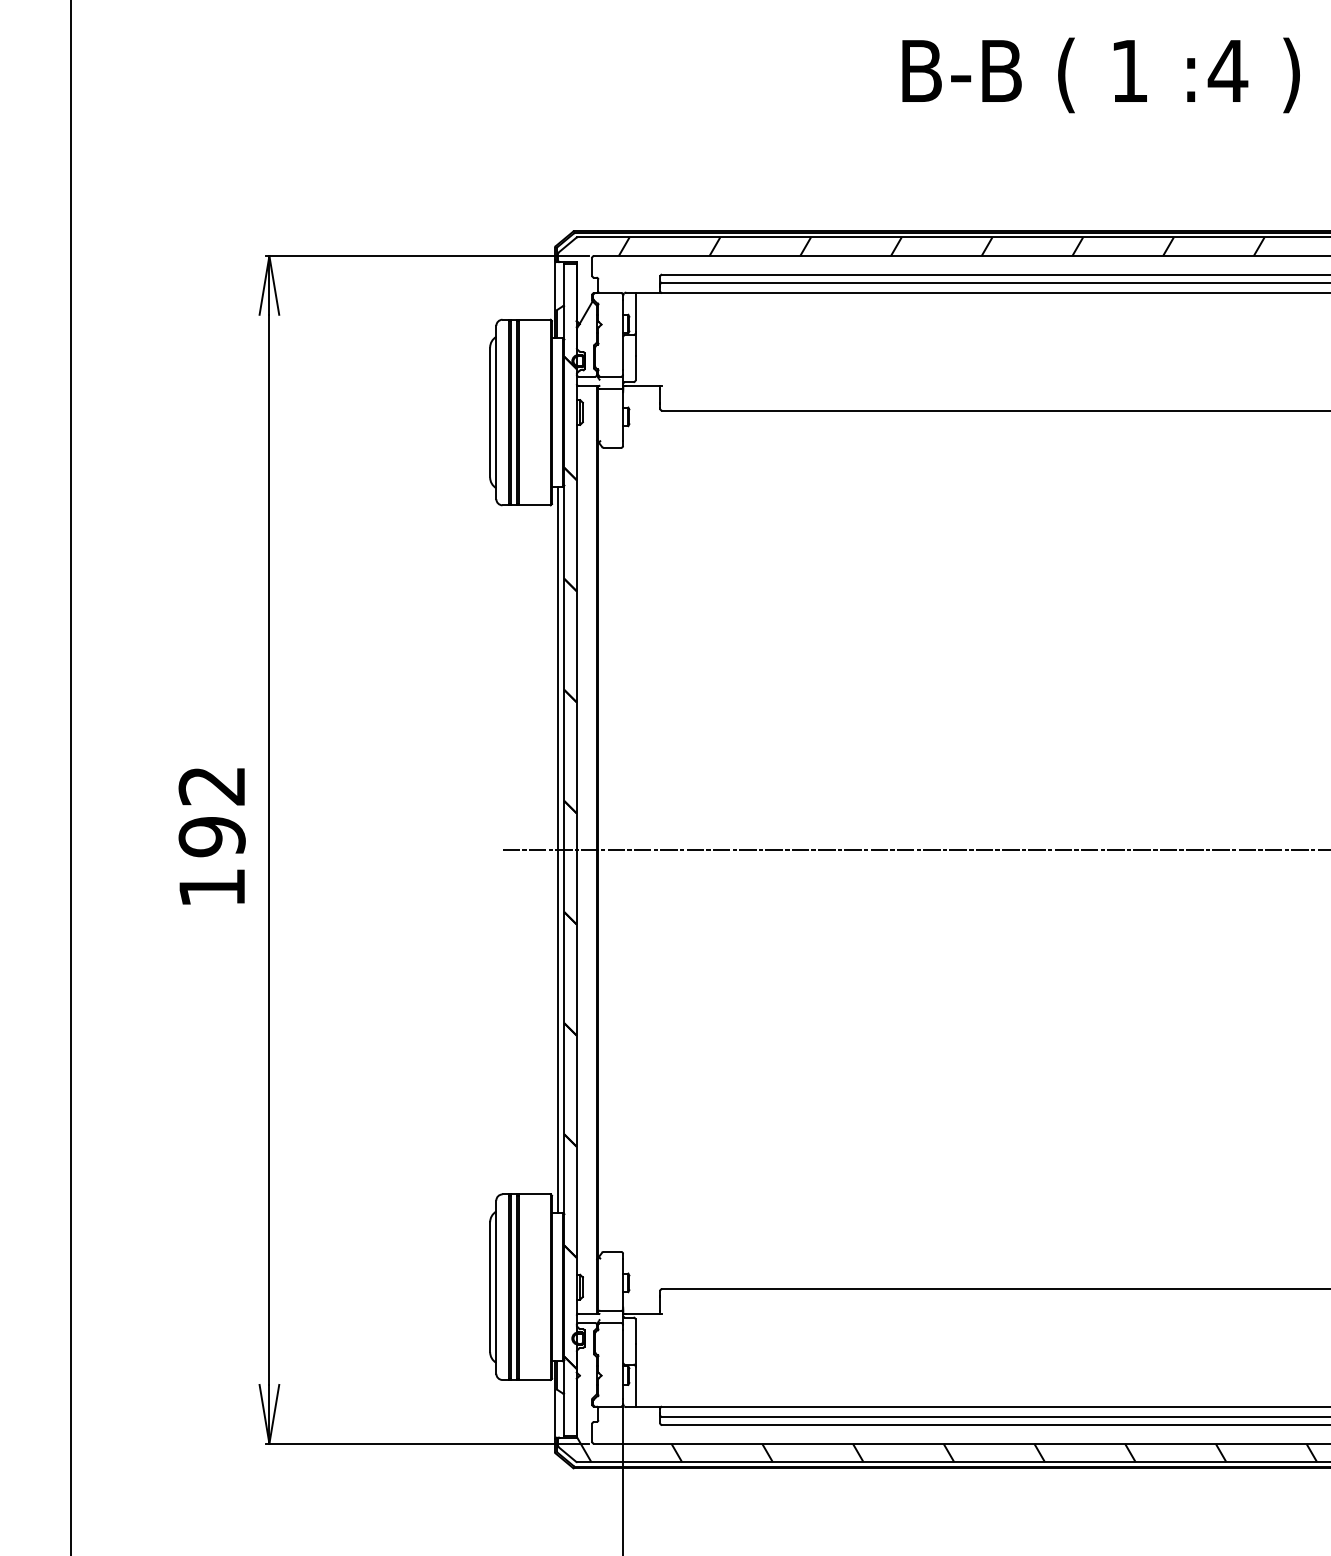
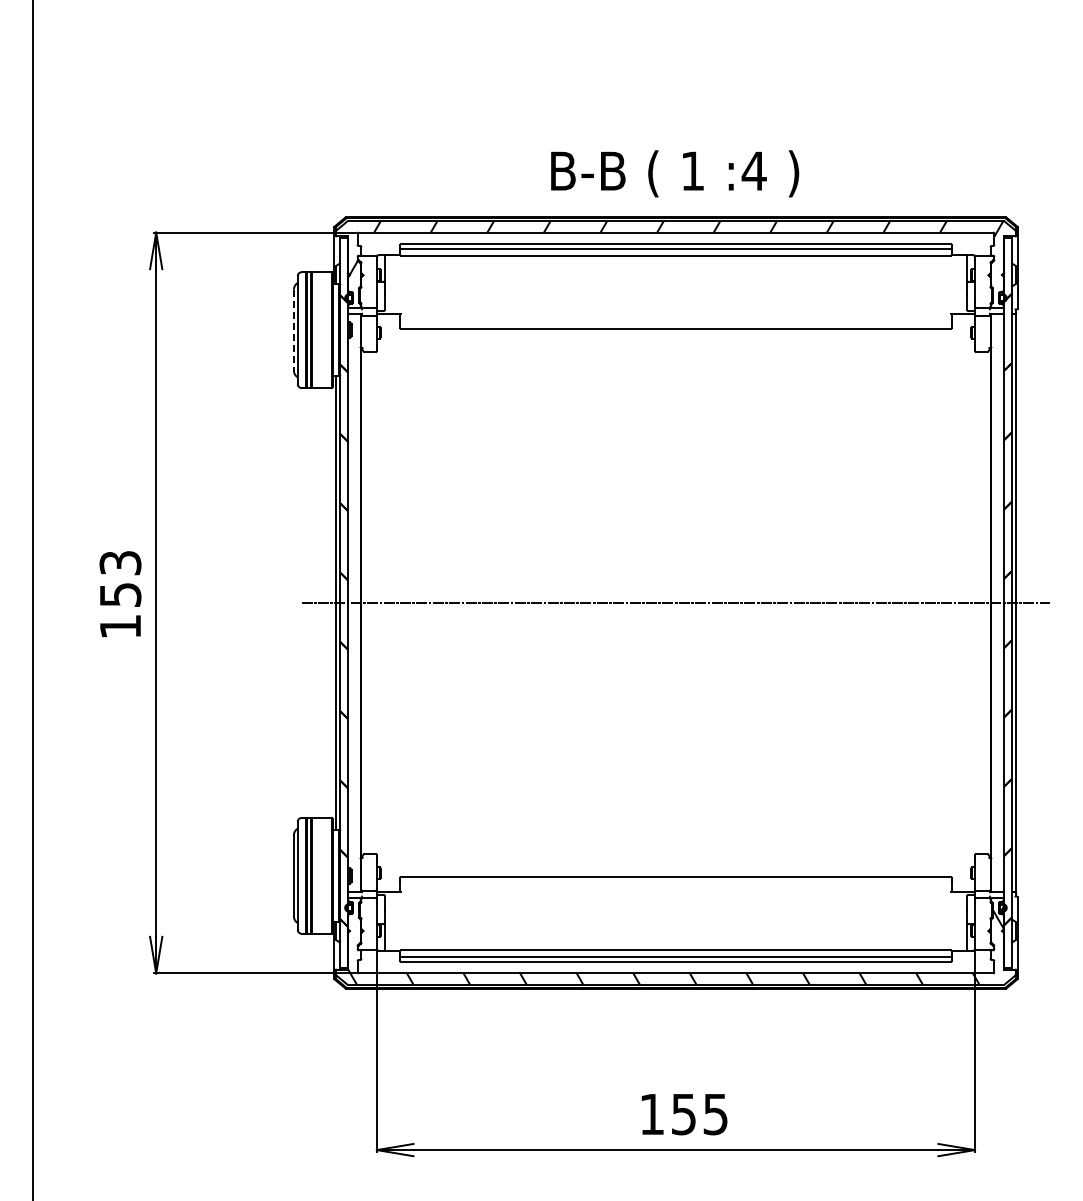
text: (1101, 74) -> (675, 173), moved
line: (489, 413) -> (293, 330), solid -> dashed
text: (212, 812) -> (120, 579), 192 -> 153

